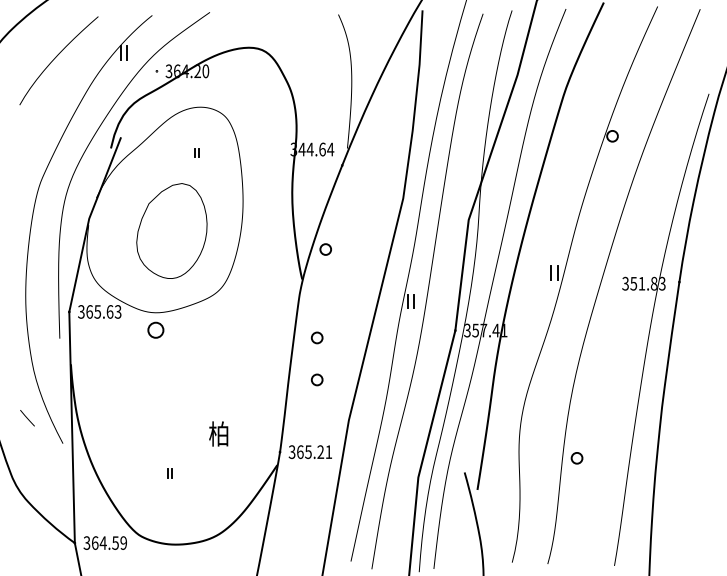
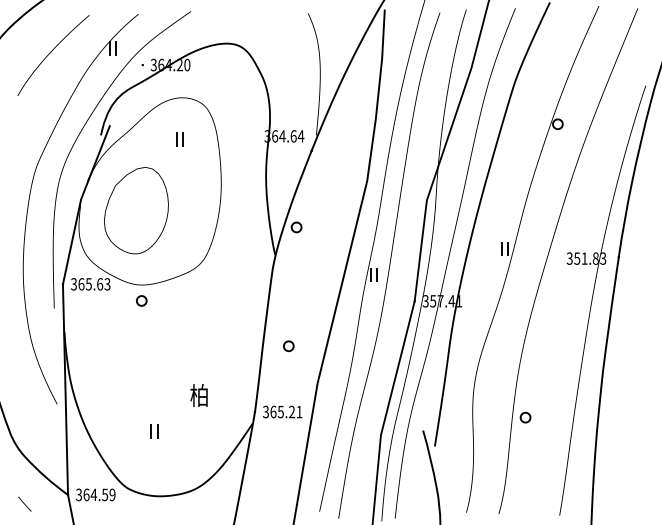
text: (301, 149) -> (274, 136), 344.64 -> 364.64
part: (197, 152) -> (179, 139), size x1.67
part: (171, 230) -> (136, 210), moved
part: (155, 329) -> (141, 300), size x0.71
part: (317, 337) -> (289, 307), removed
line: (27, 418) -> (24, 504), moved
part: (169, 473) -> (154, 431), size x1.67

